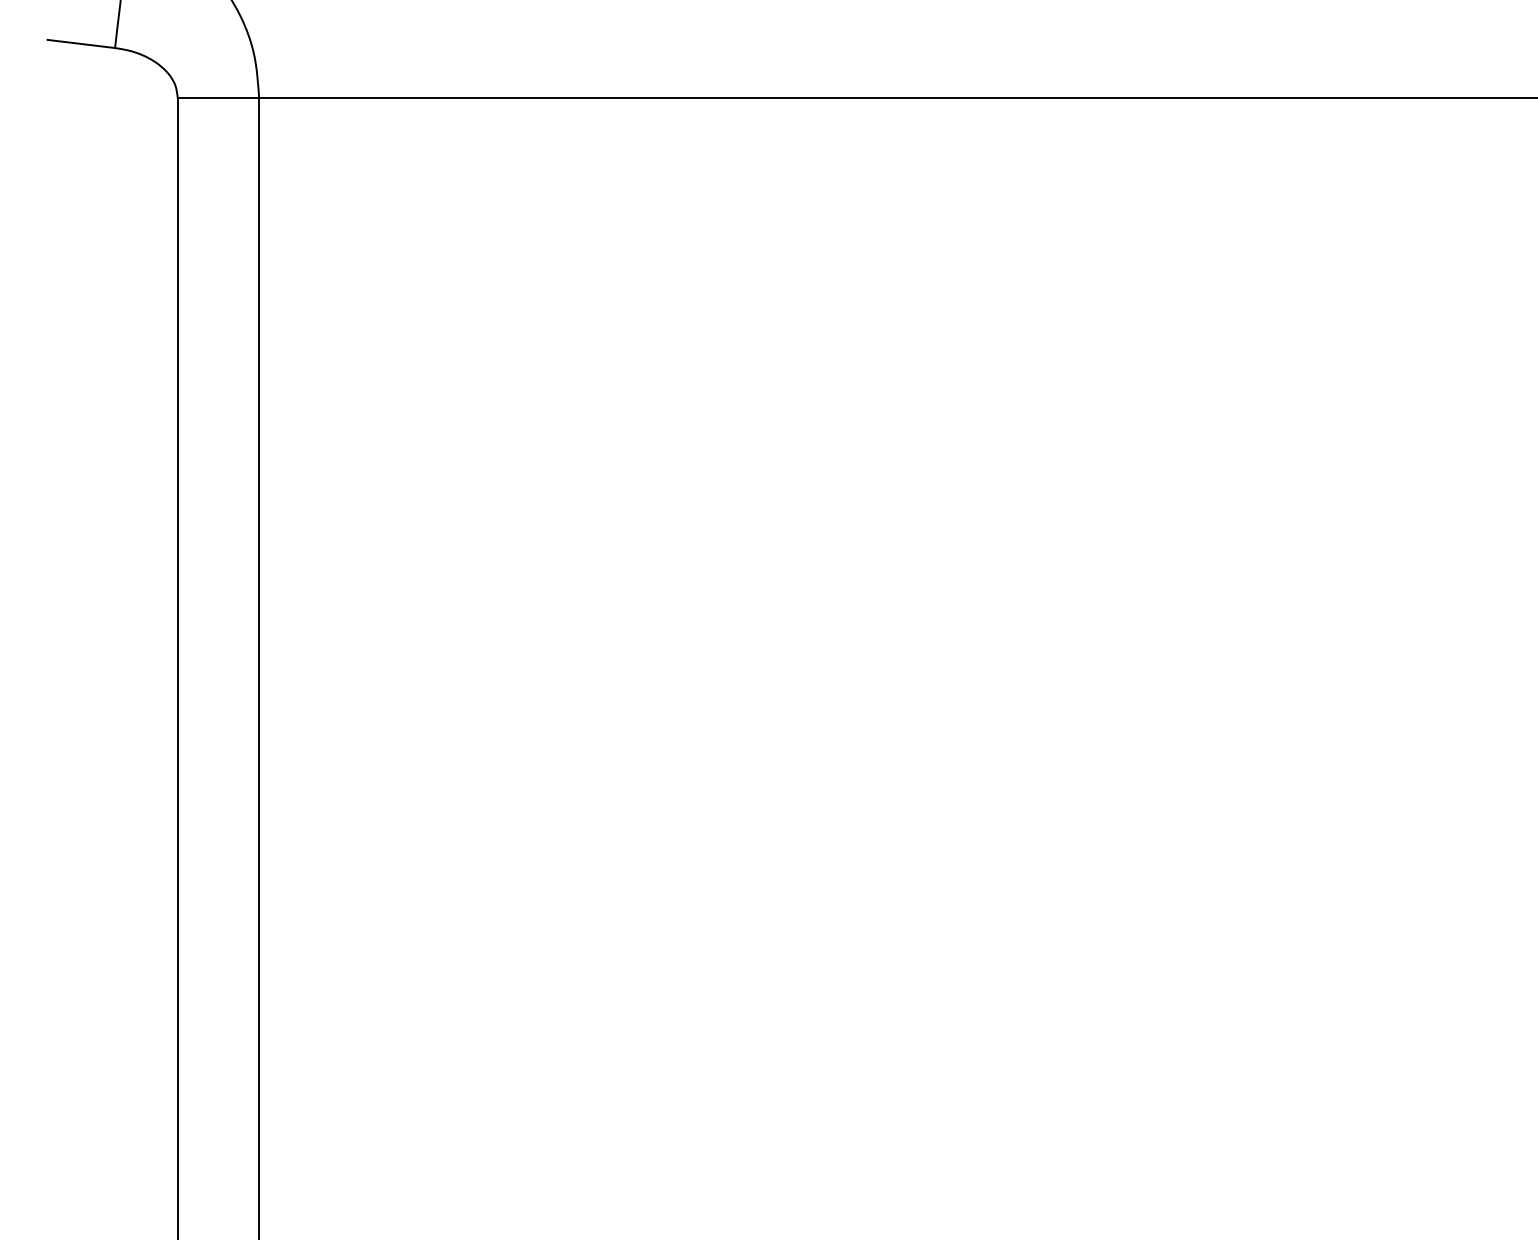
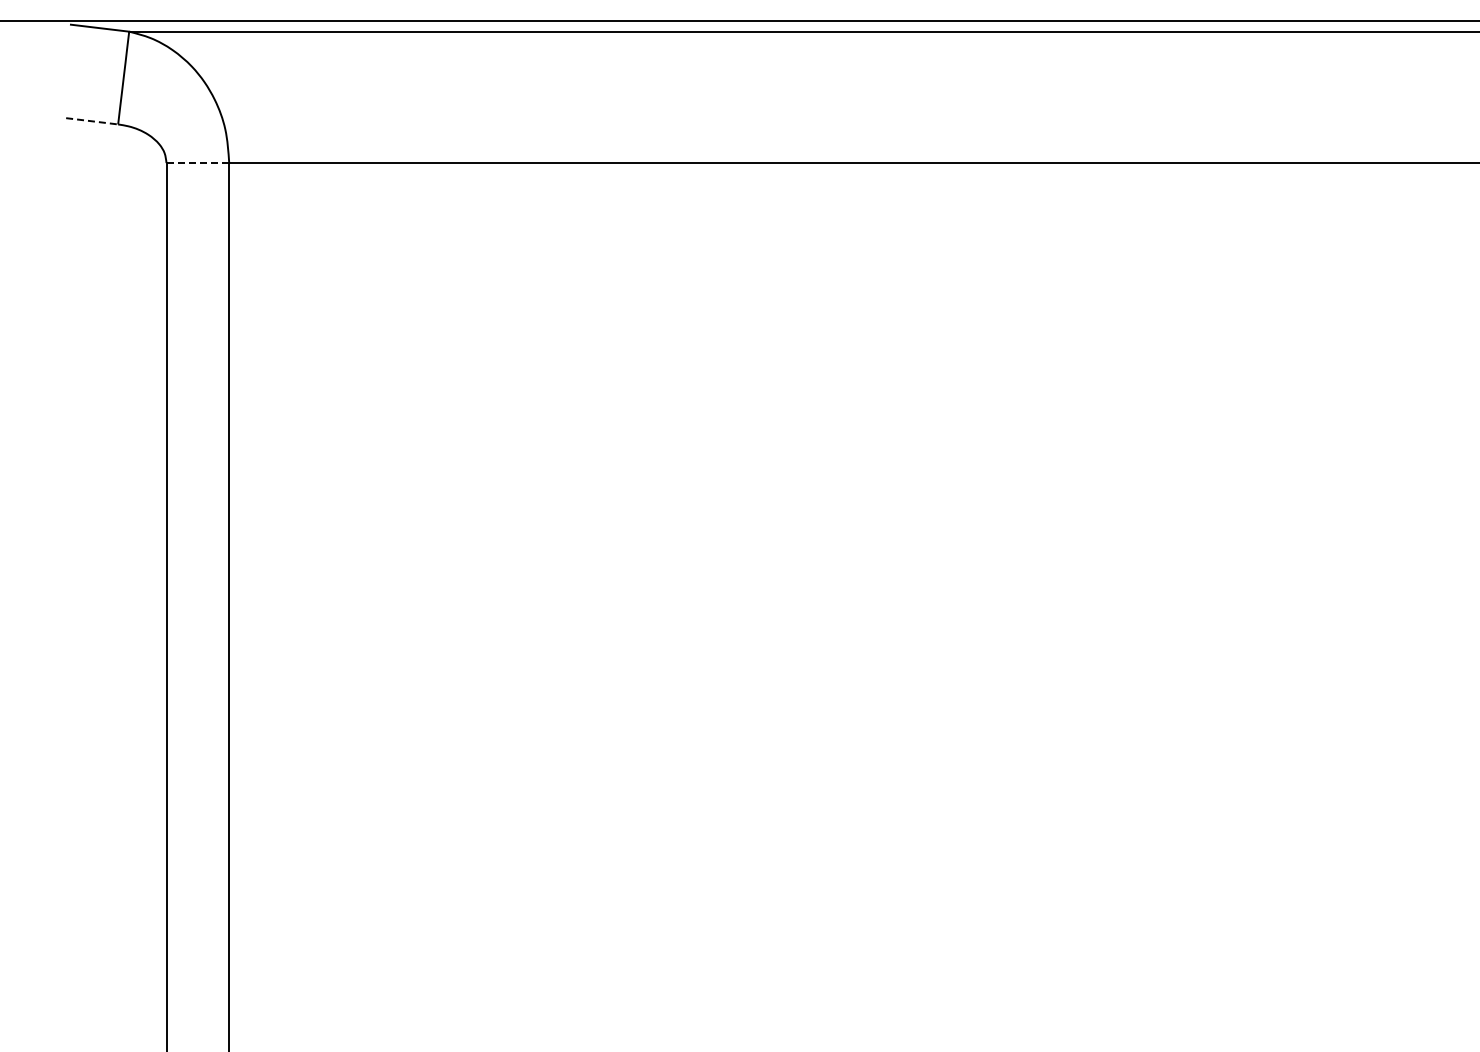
line: (81, 44) -> (92, 121), solid -> dashed
line: (219, 98) -> (198, 163), solid -> dashed

